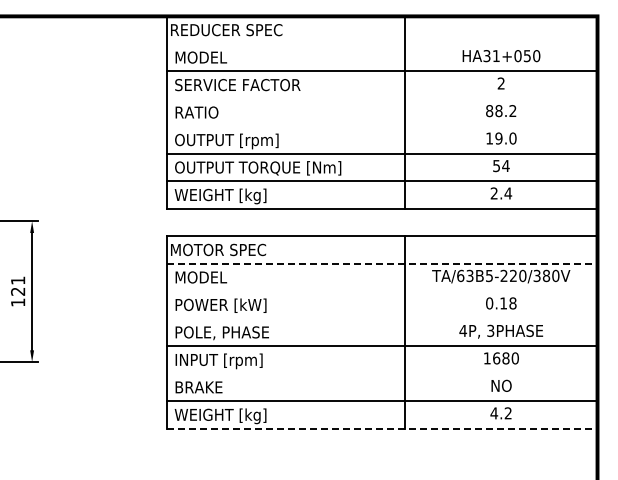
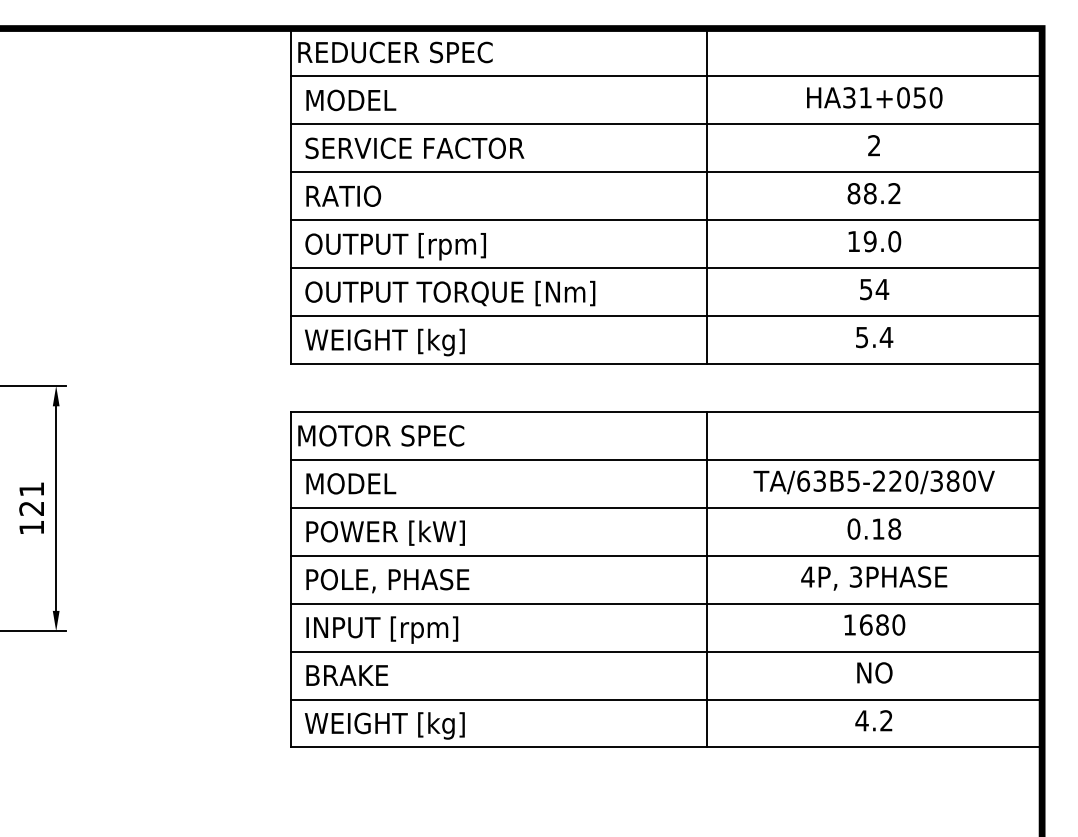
line: (381, 43) -> (665, 75), added
line: (381, 98) -> (665, 171), added
line: (381, 126) -> (665, 220), added
text: (493, 193) -> (860, 337), 2.4 -> 5.4
line: (382, 263) -> (667, 459), dashed -> solid
line: (381, 291) -> (665, 508), added
line: (381, 318) -> (665, 555), added
line: (381, 373) -> (665, 651), added
line: (382, 428) -> (667, 747), dashed -> solid

